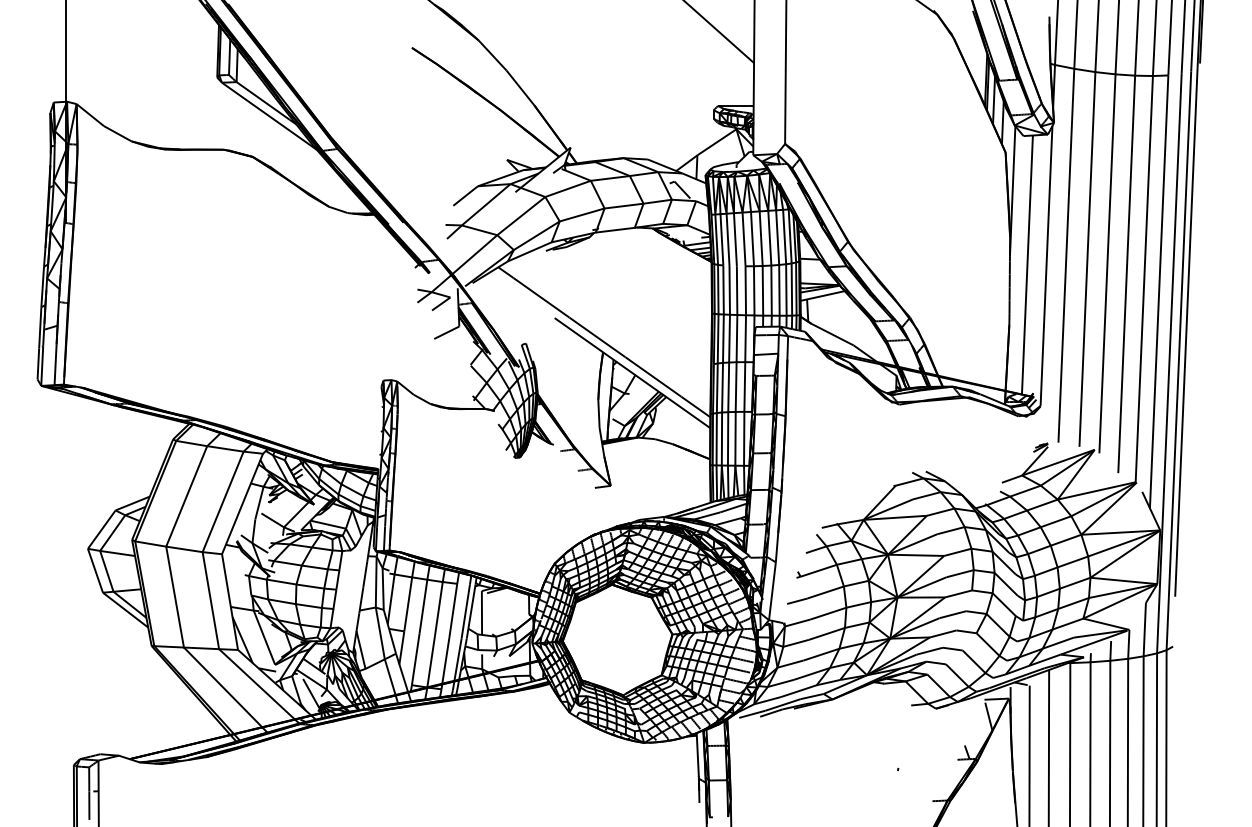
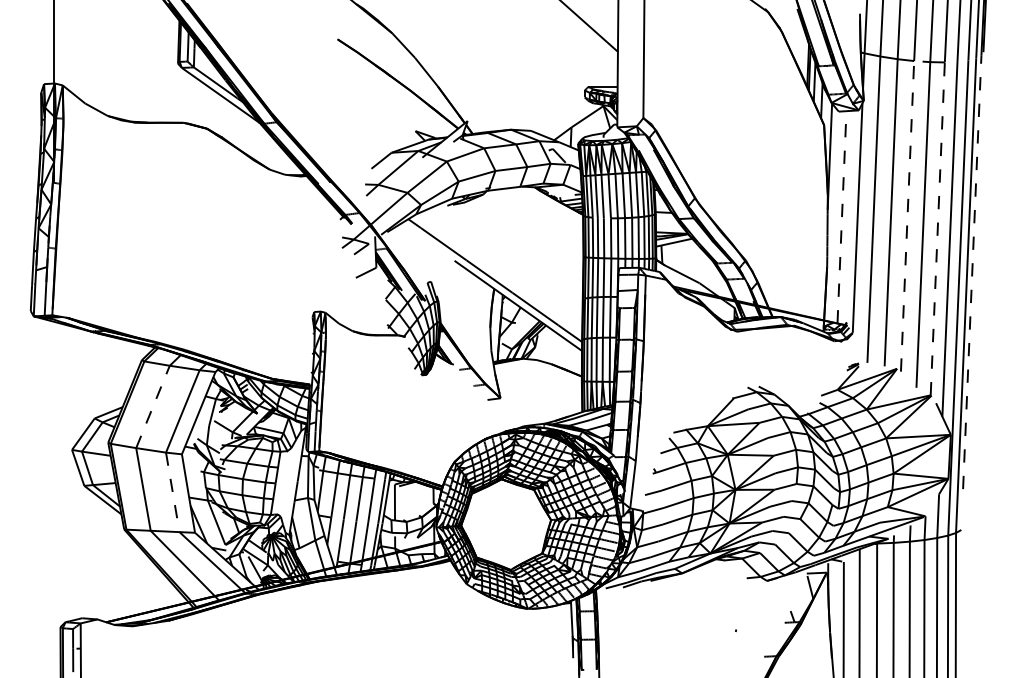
line: (1107, 251) -> (907, 206), solid -> dashed
line: (1028, 264) -> (842, 216), solid -> dashed
line: (1145, 270) -> (938, 221), solid -> dashed
line: (1186, 332) -> (972, 272), solid -> dashed
line: (187, 495) -> (153, 406), solid -> dashed
line: (210, 600) -> (172, 492), solid -> dashed

